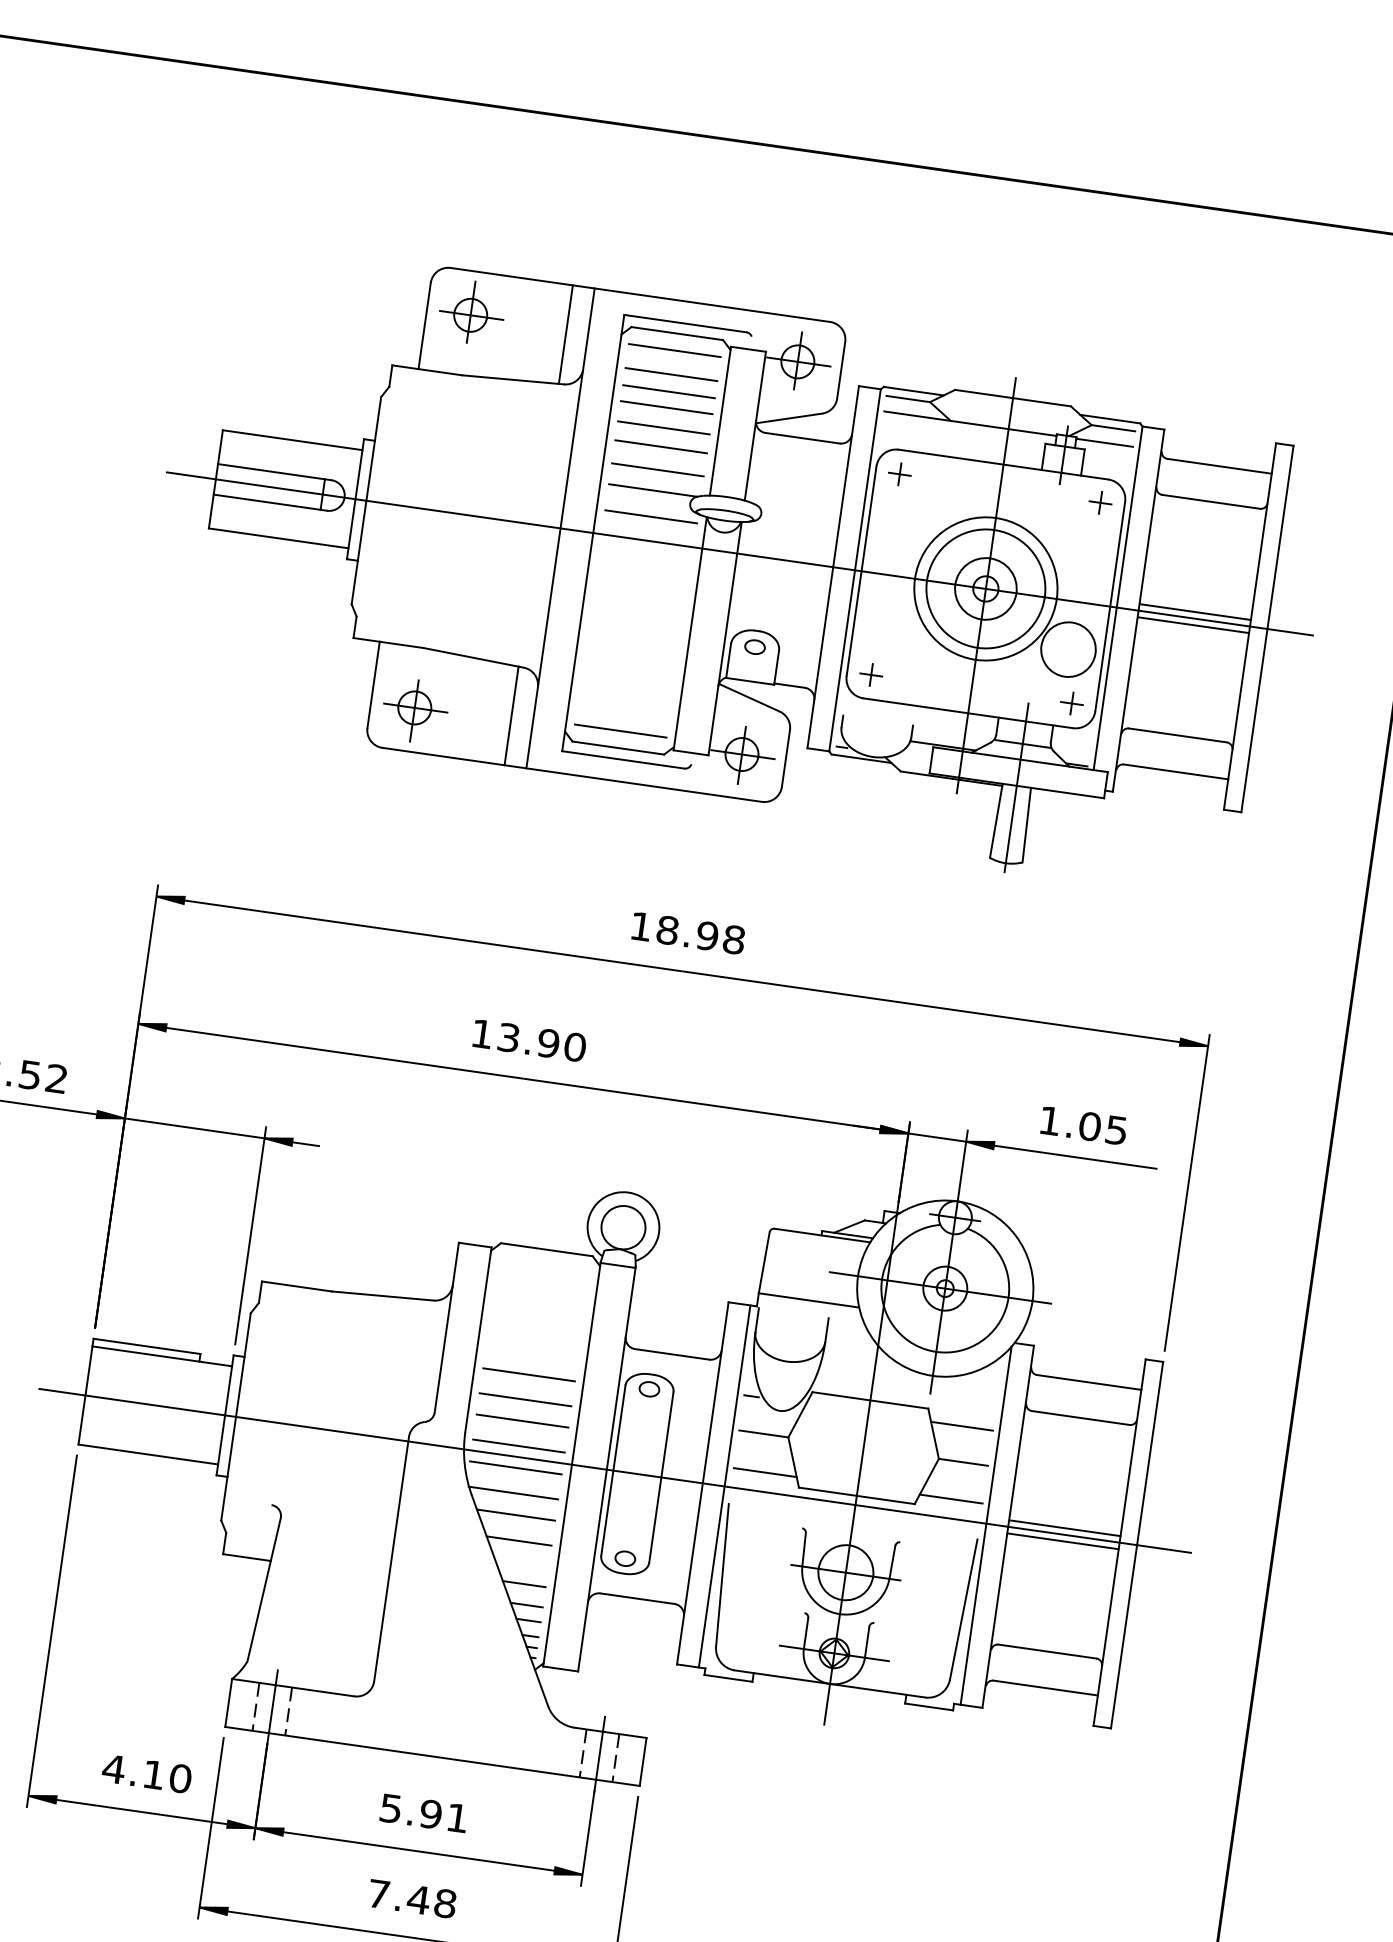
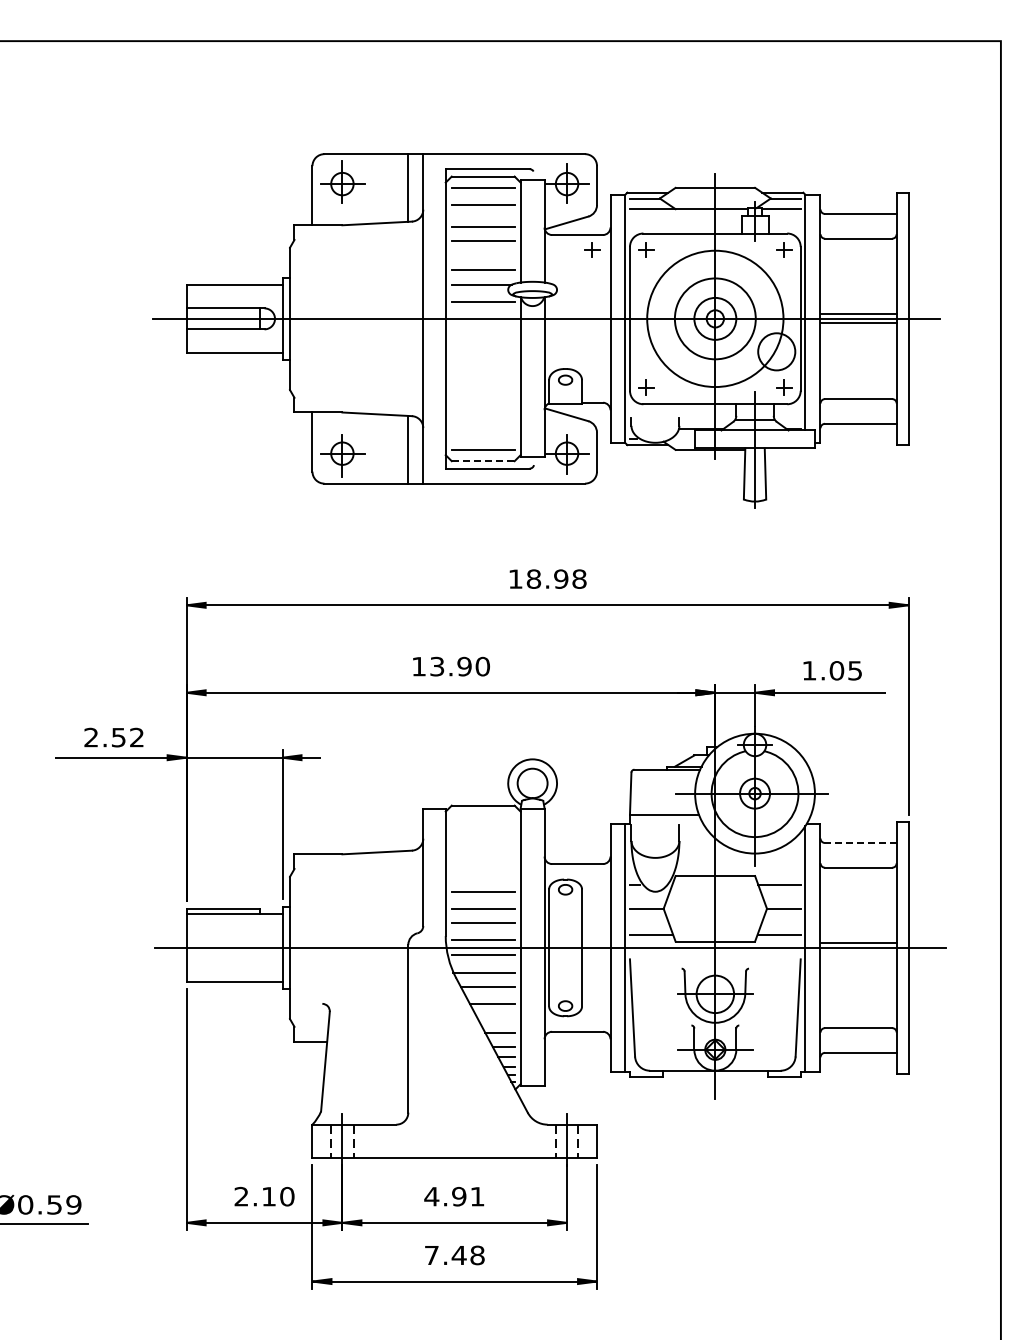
line: (667, 391) -> (482, 216), removed
line: (660, 446) -> (482, 254), removed
part: (821, 462) -> (592, 249), added
circle: (986, 588) -> (715, 318), size x1.4
line: (618, 748) -> (483, 461), solid -> dashed
line: (1088, 1383) -> (860, 843), solid -> dashed
line: (1063, 1541) -> (858, 952), removed
text: (113, 1768) -> (241, 1196), 4.10 -> 2.10
text: (390, 1808) -> (431, 1196), 5.91 -> 4.91

